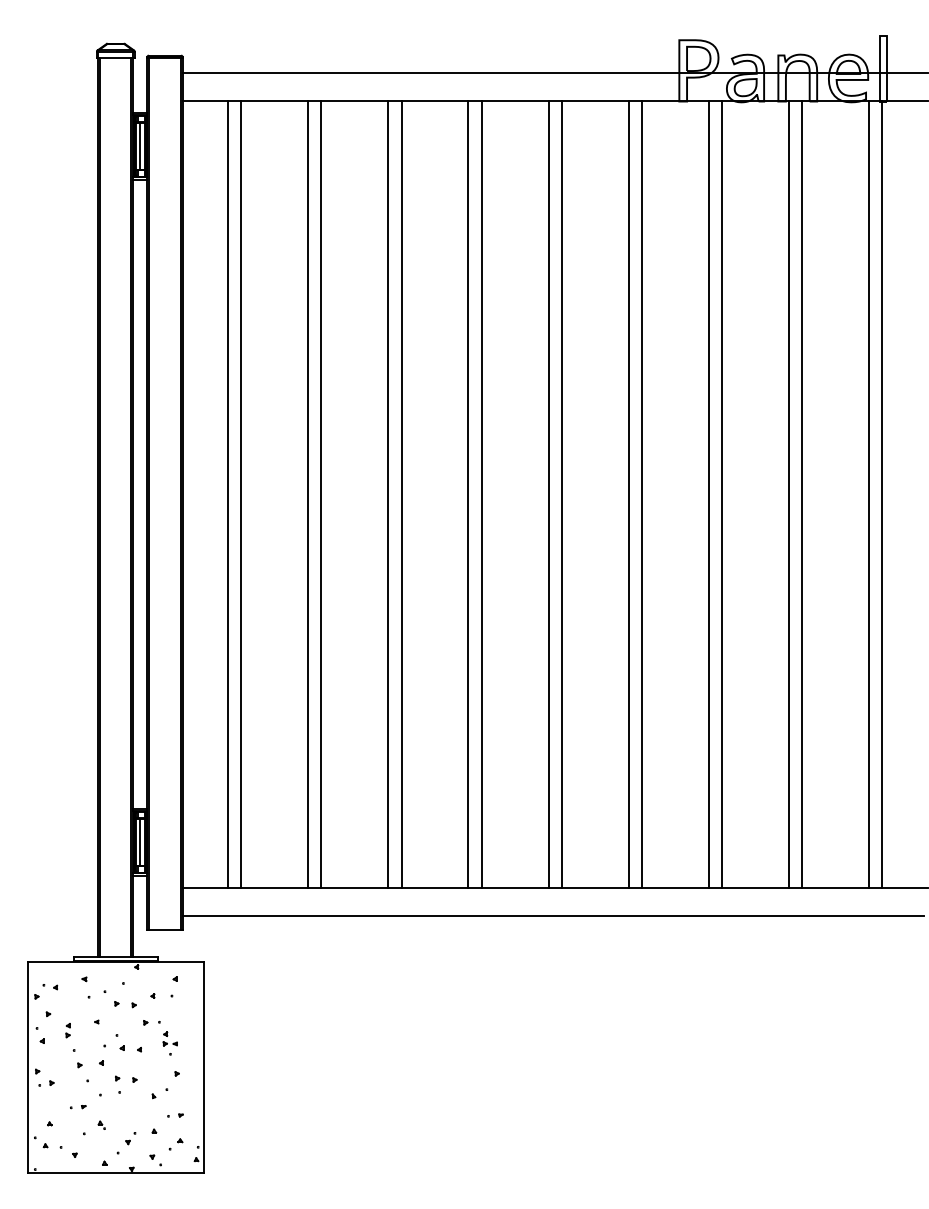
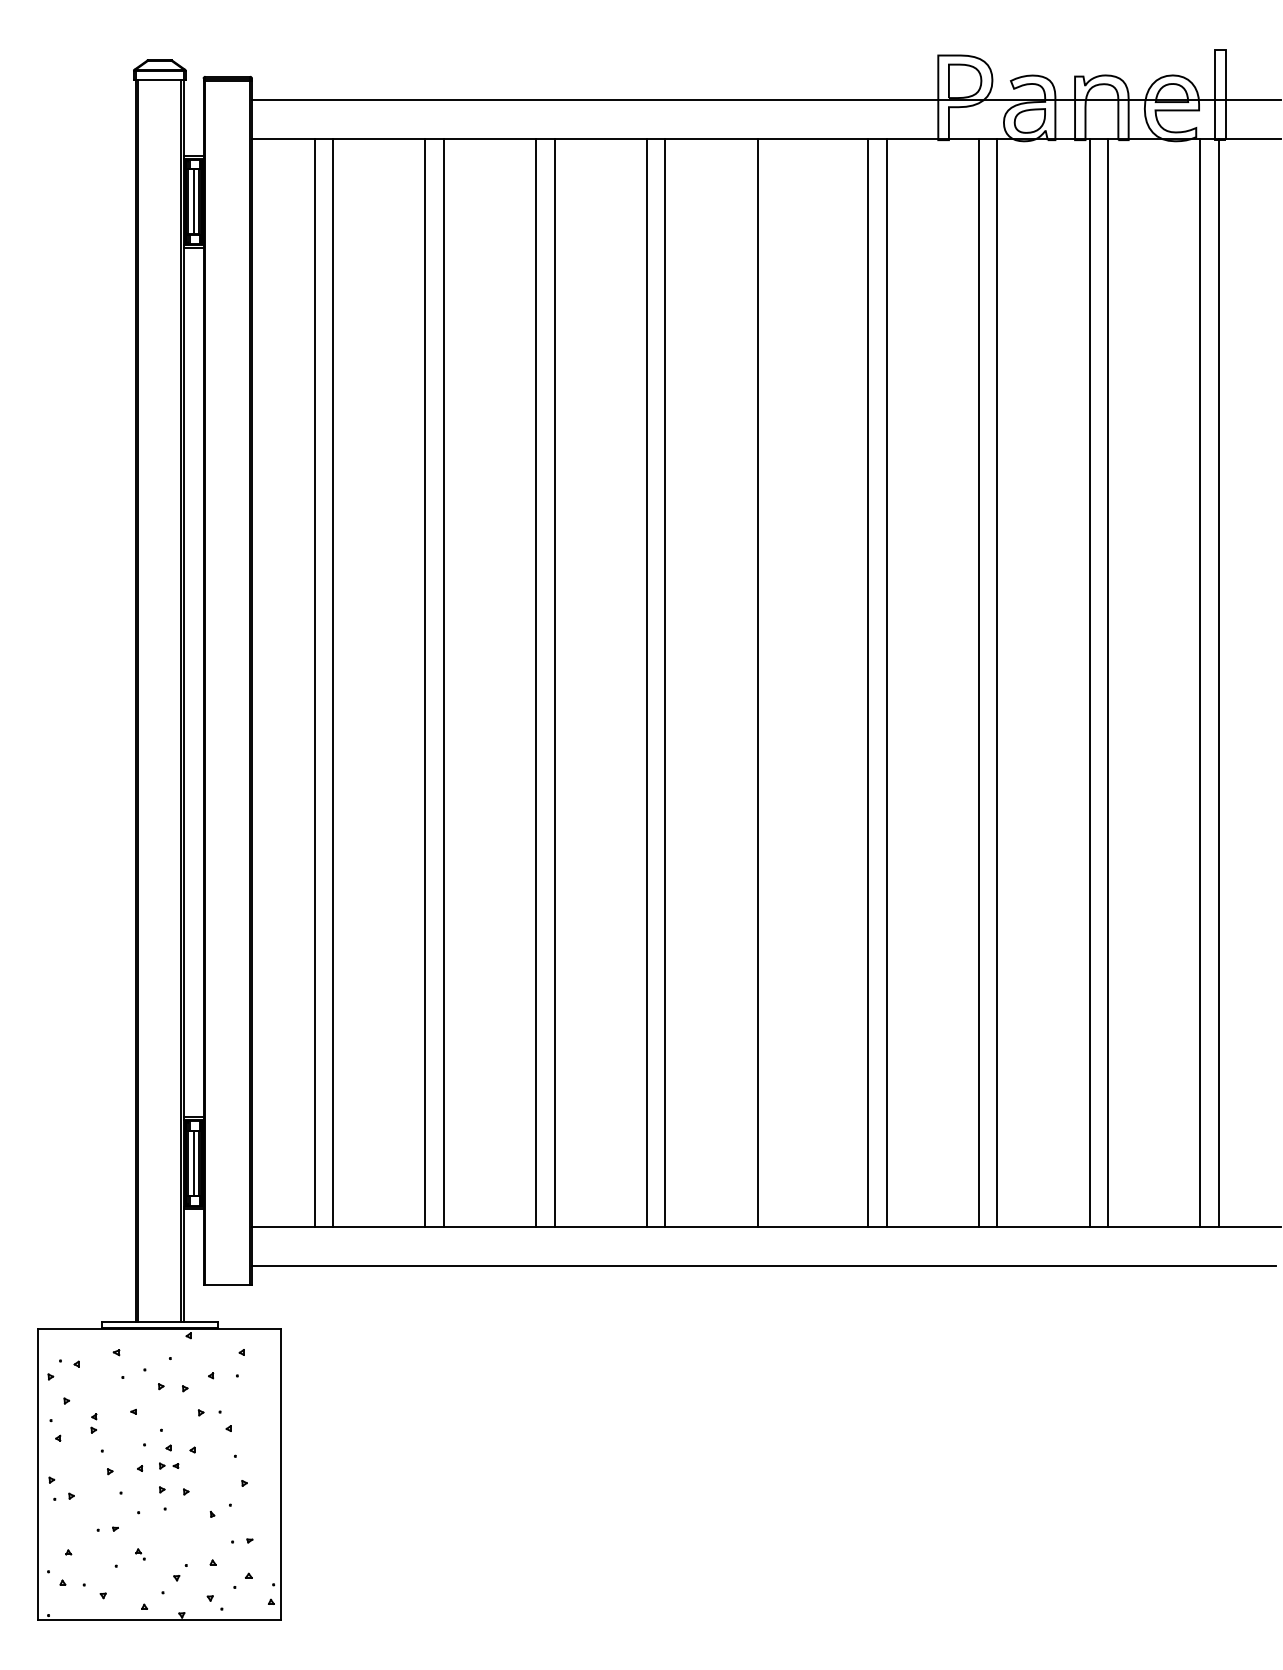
line: (561, 494) -> (775, 682), removed
part: (170, 1043) -> (169, 1465), moved

